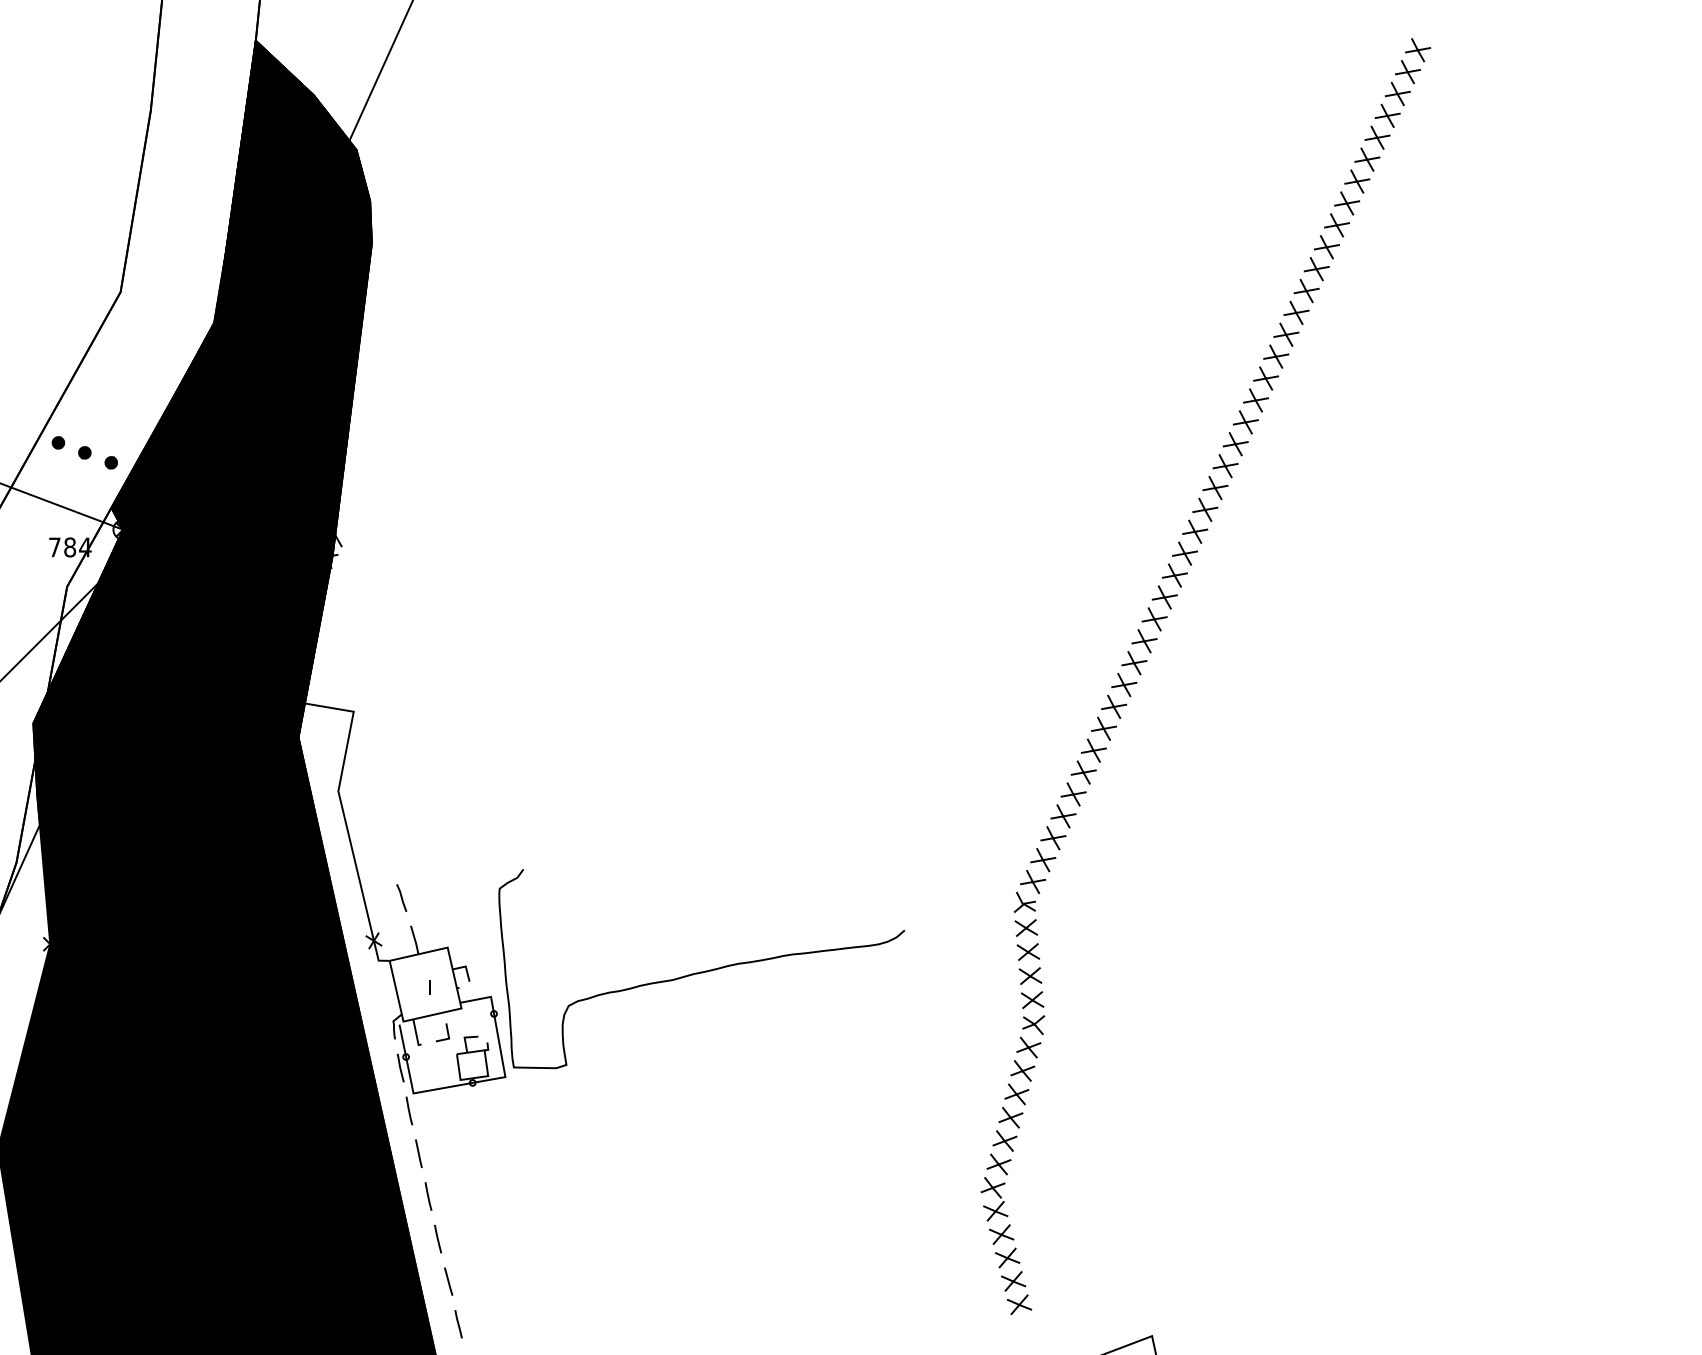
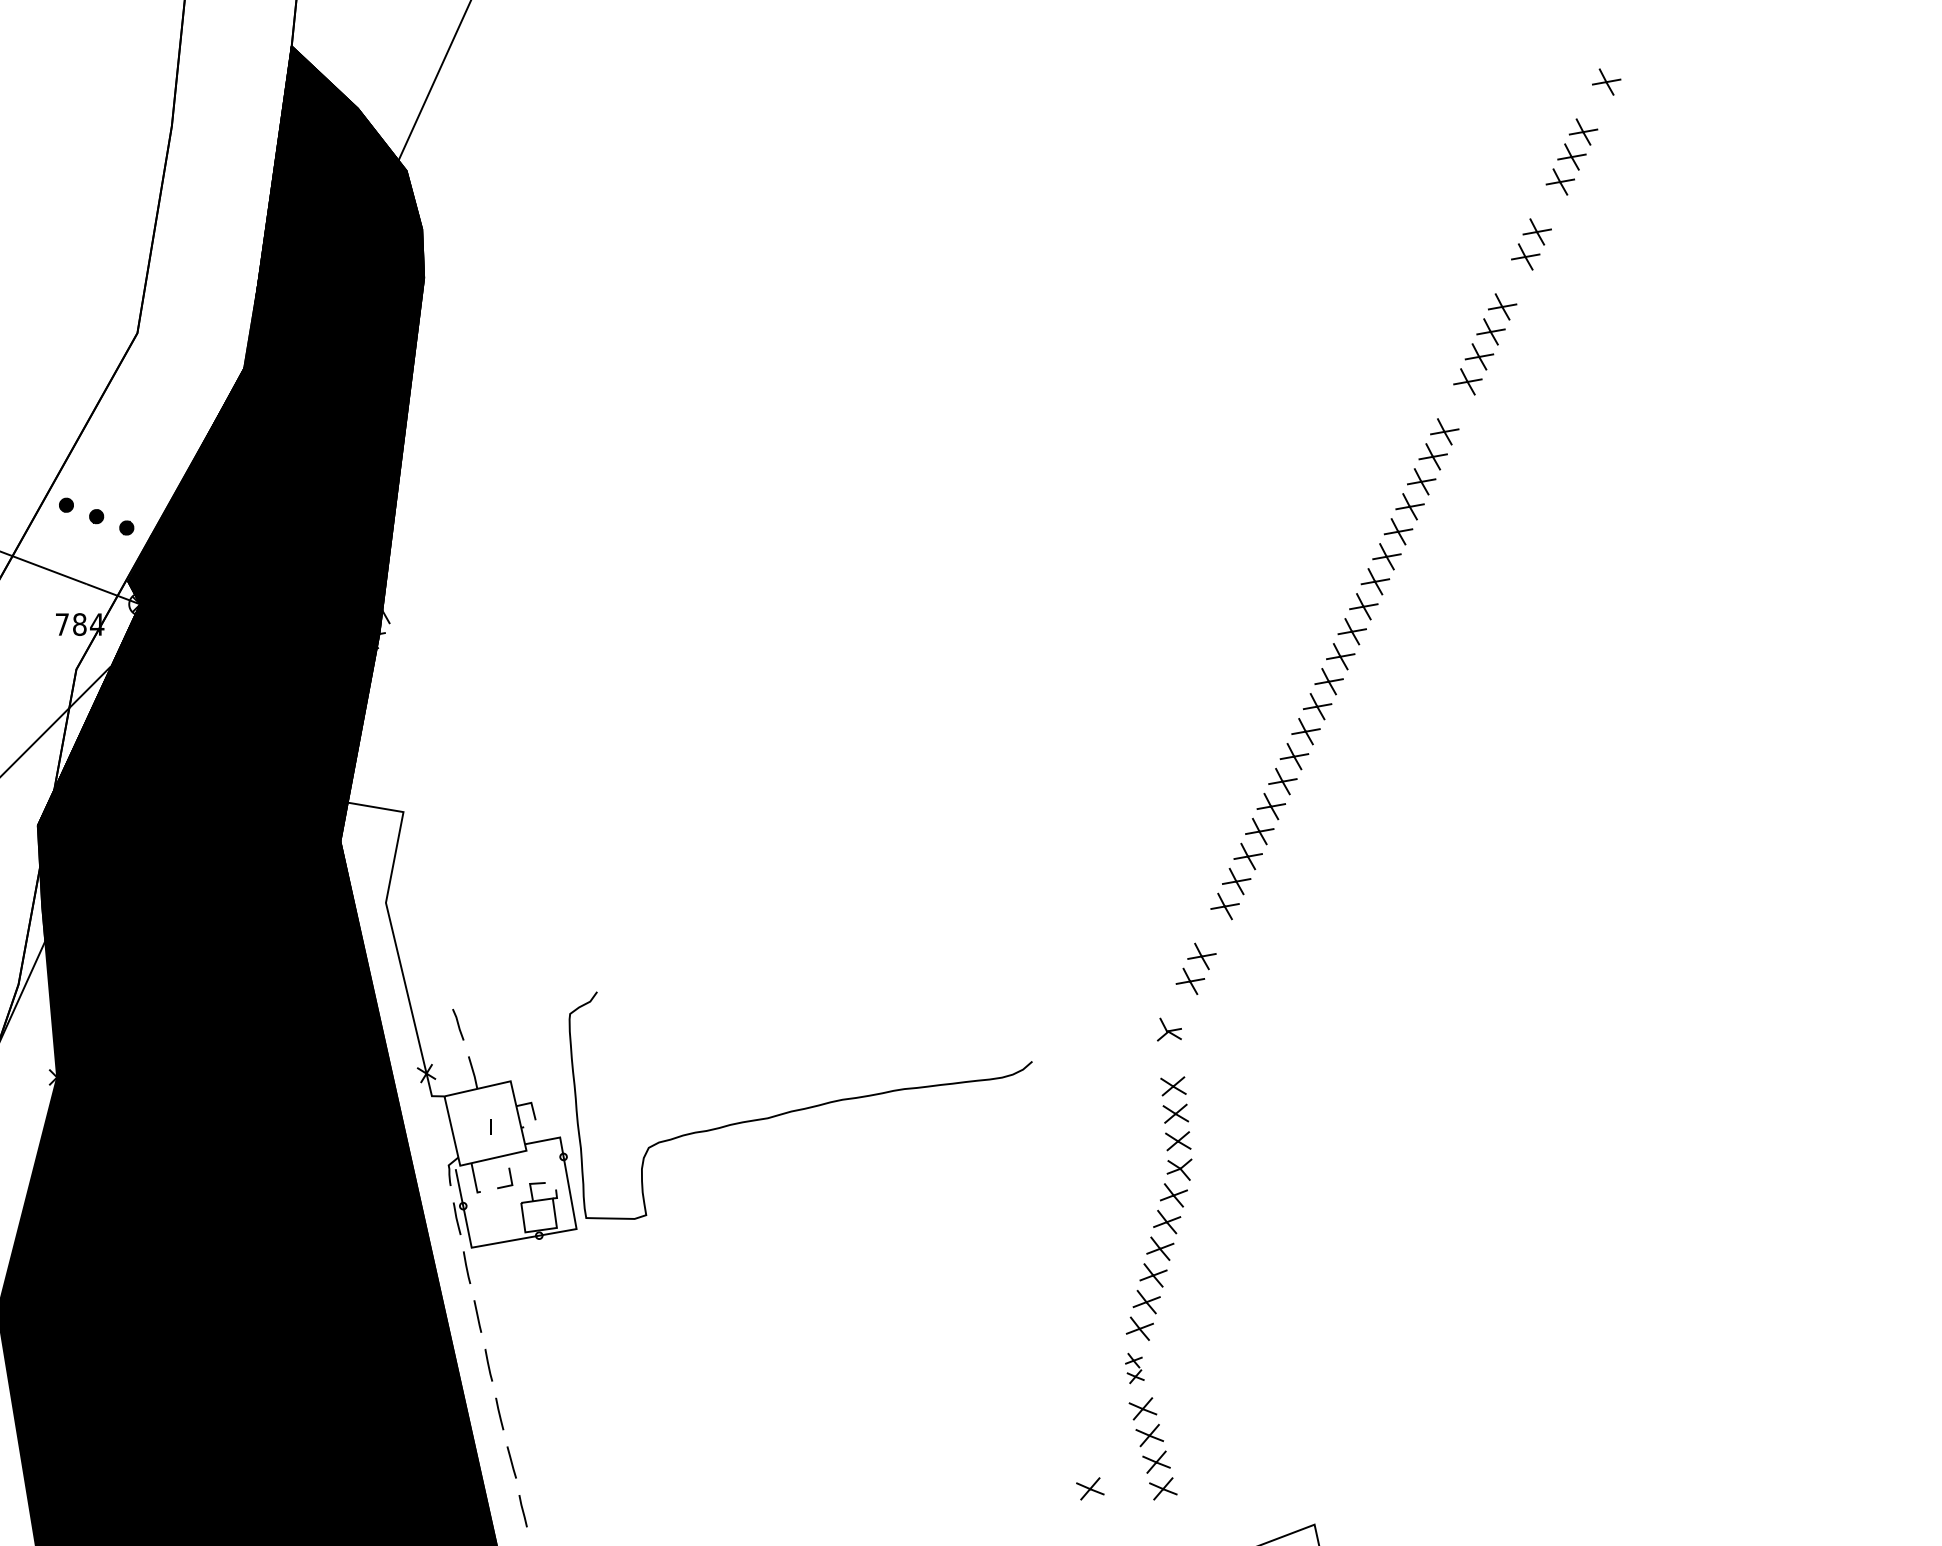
part: (1417, 49) -> (1617, 56), removed
part: (1397, 93) -> (1594, 106), removed
part: (1357, 181) -> (1548, 206), removed
part: (1326, 246) -> (1513, 281), removed
part: (1275, 356) -> (1455, 406), removed
part: (1063, 816) -> (1213, 931), removed
part: (1032, 882) -> (1178, 1006), removed
part: (1025, 927) -> (1170, 1058), removed
part: (994, 1199) -> (1134, 1368), size x0.6
part: (955, 1304) -> (1090, 1488), added

